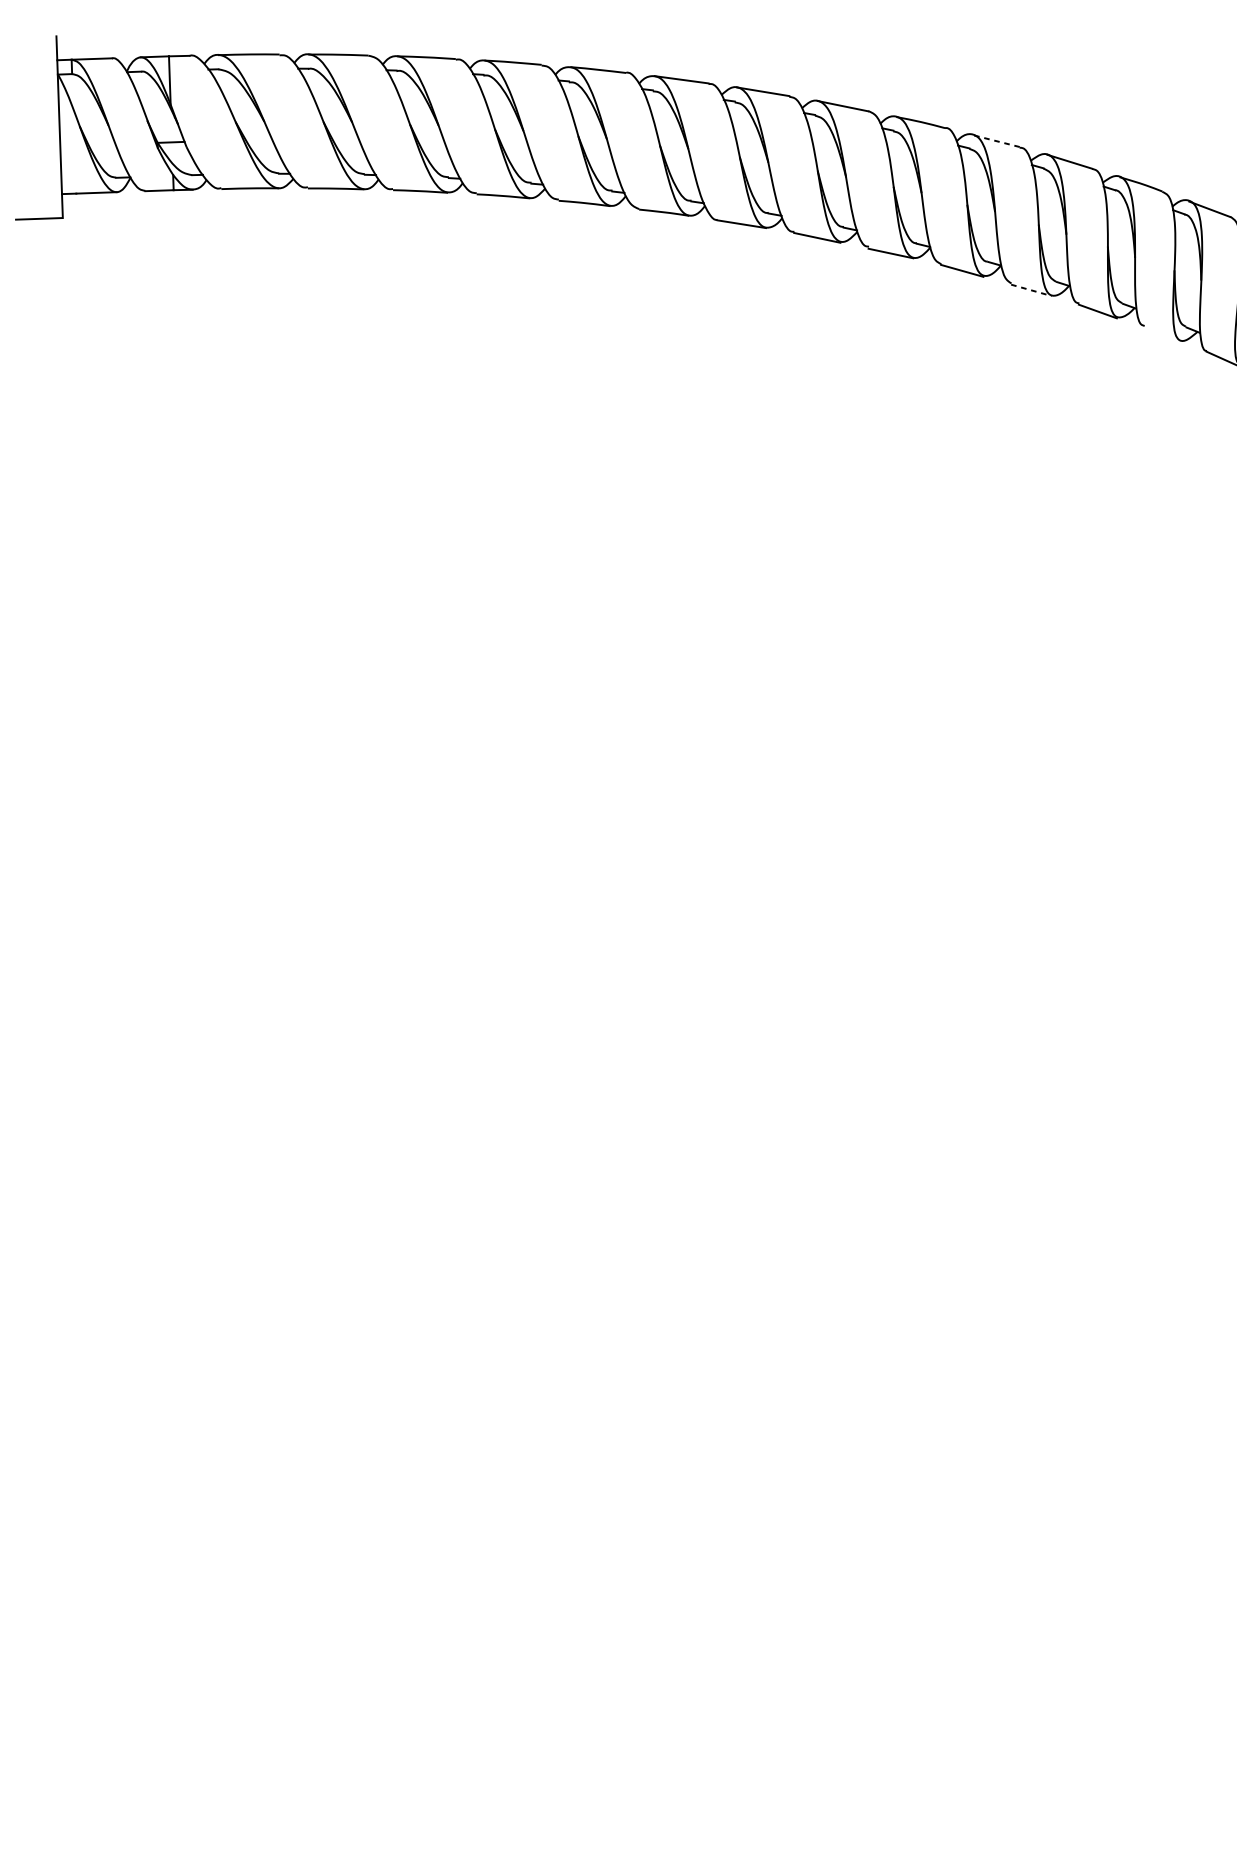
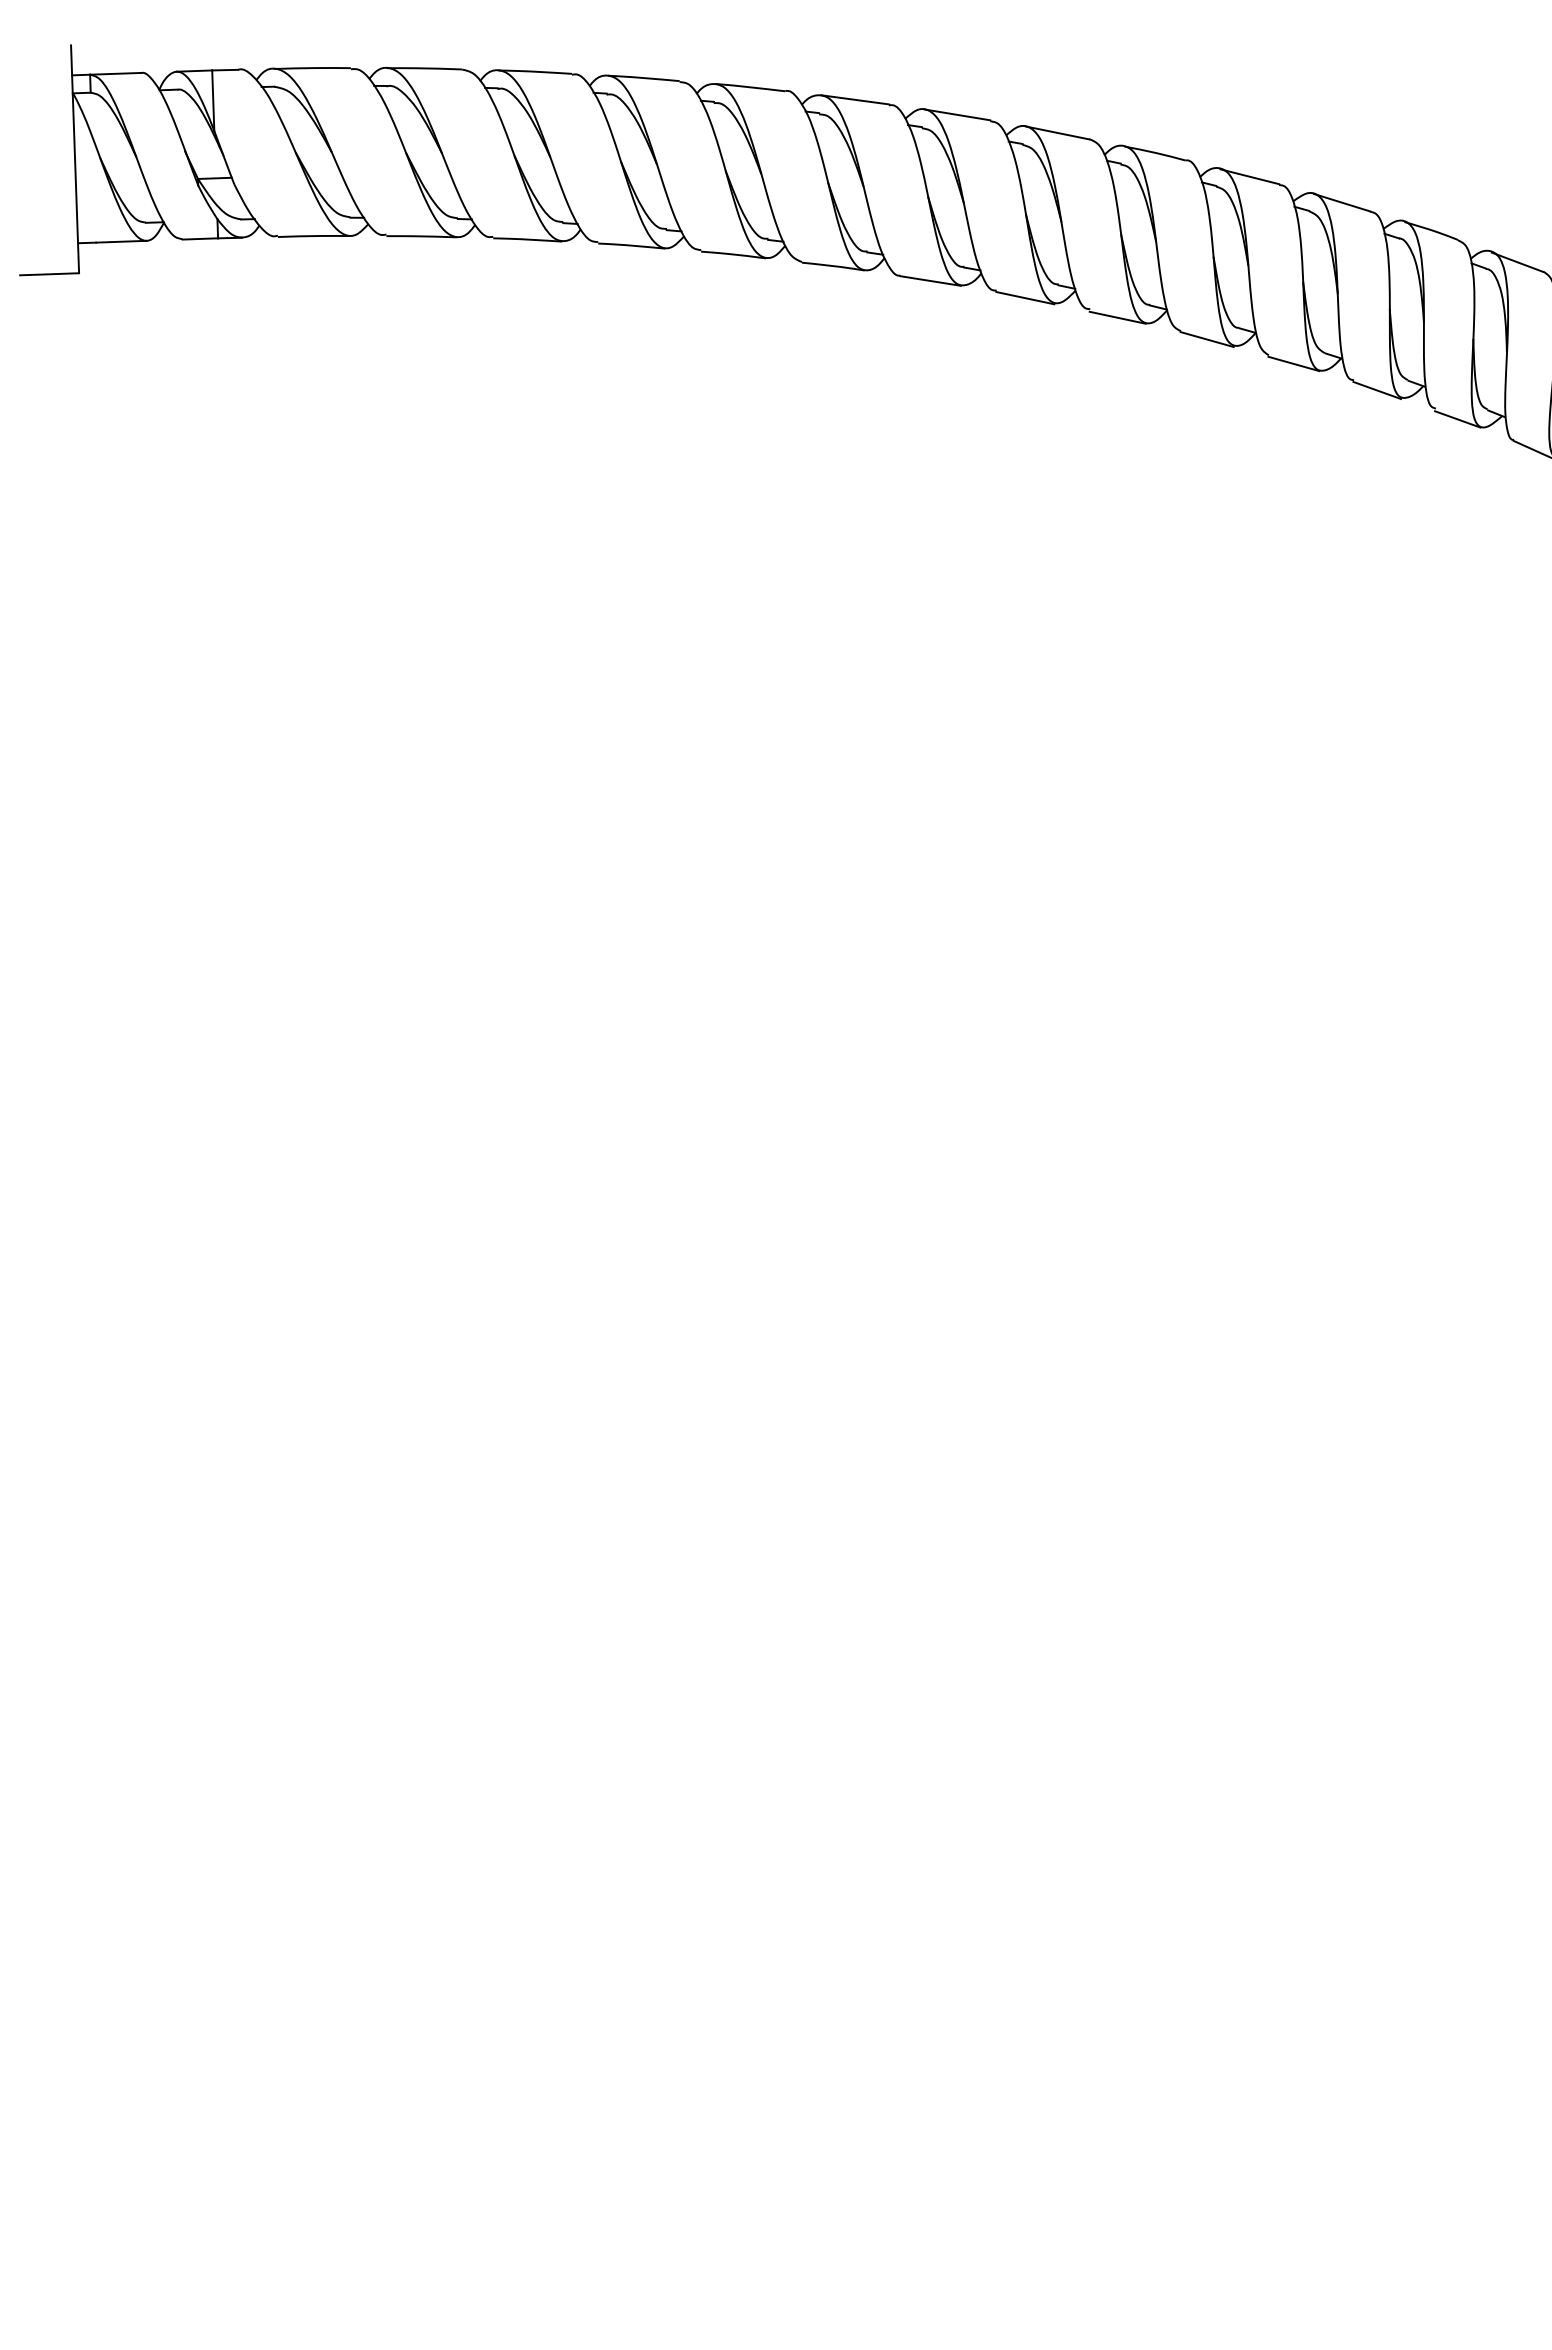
line: (996, 140) -> (1249, 176), dashed -> solid
line: (1031, 290) -> (1294, 364), dashed -> solid
line: (1161, 334) -> (1457, 419), added

